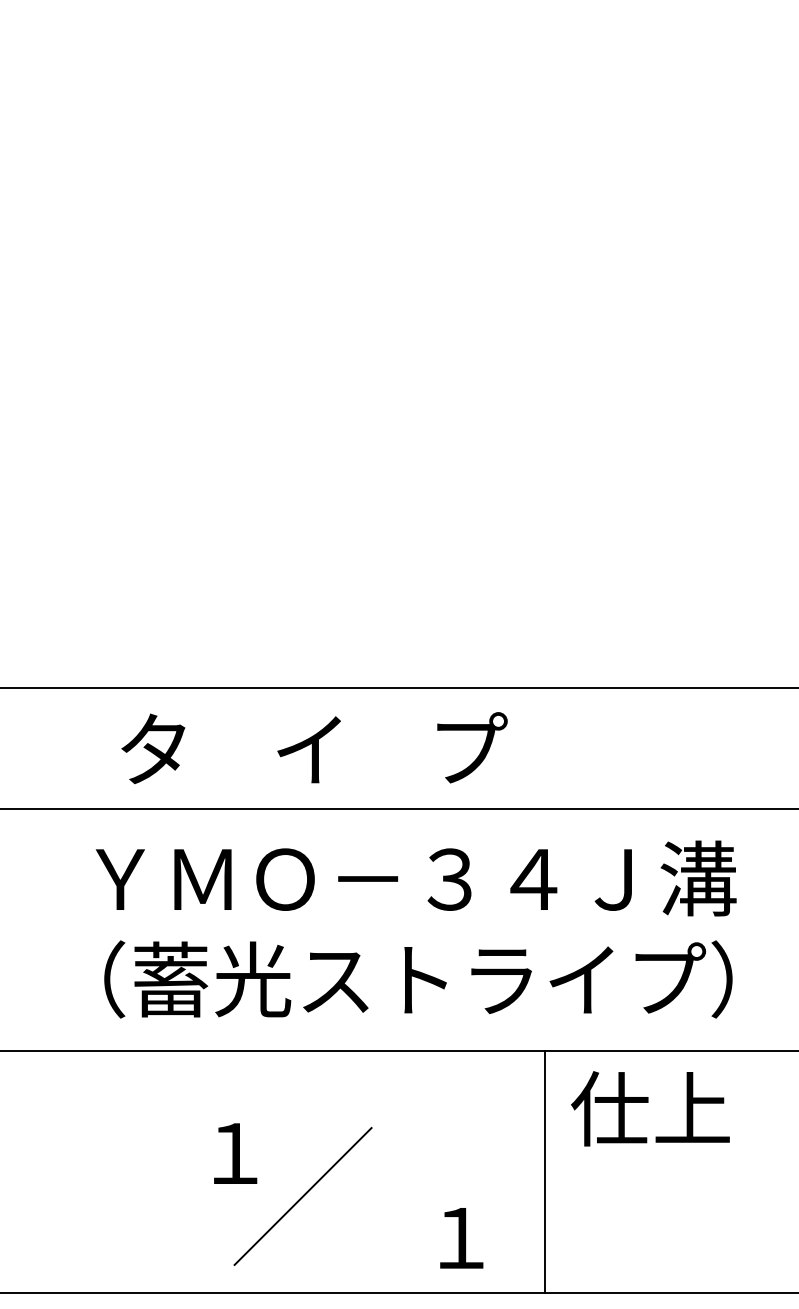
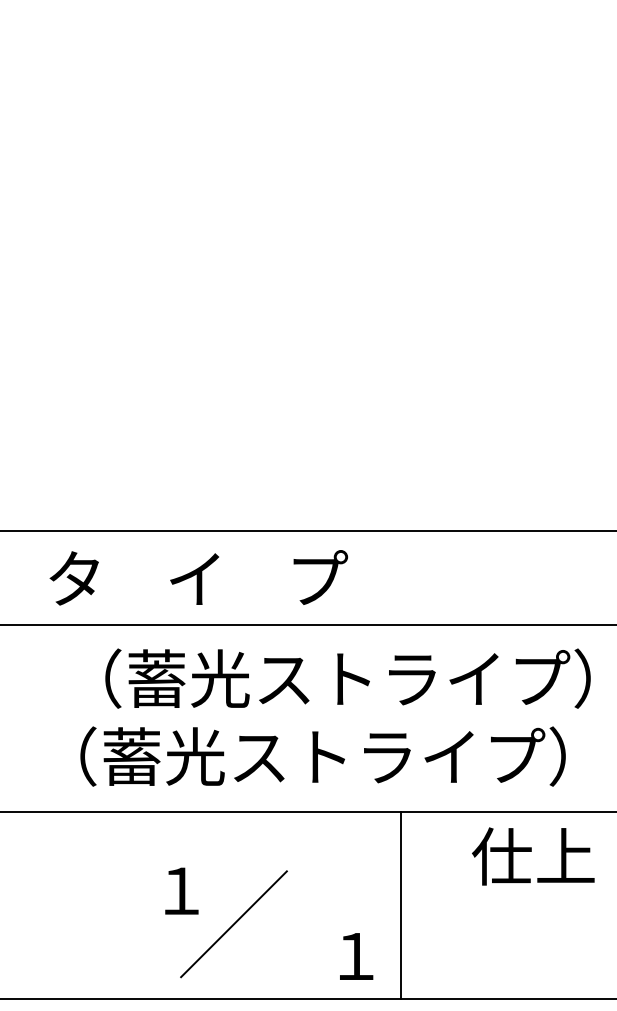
text: (314, 748) -> (198, 578), moved
text: (429, 878) -> (331, 678), ＹＭＯ－３４Ｊ溝 -> （蓄光ストライプ）
text: (650, 1108) -> (533, 856), moved
line: (545, 1172) -> (401, 905), moved

